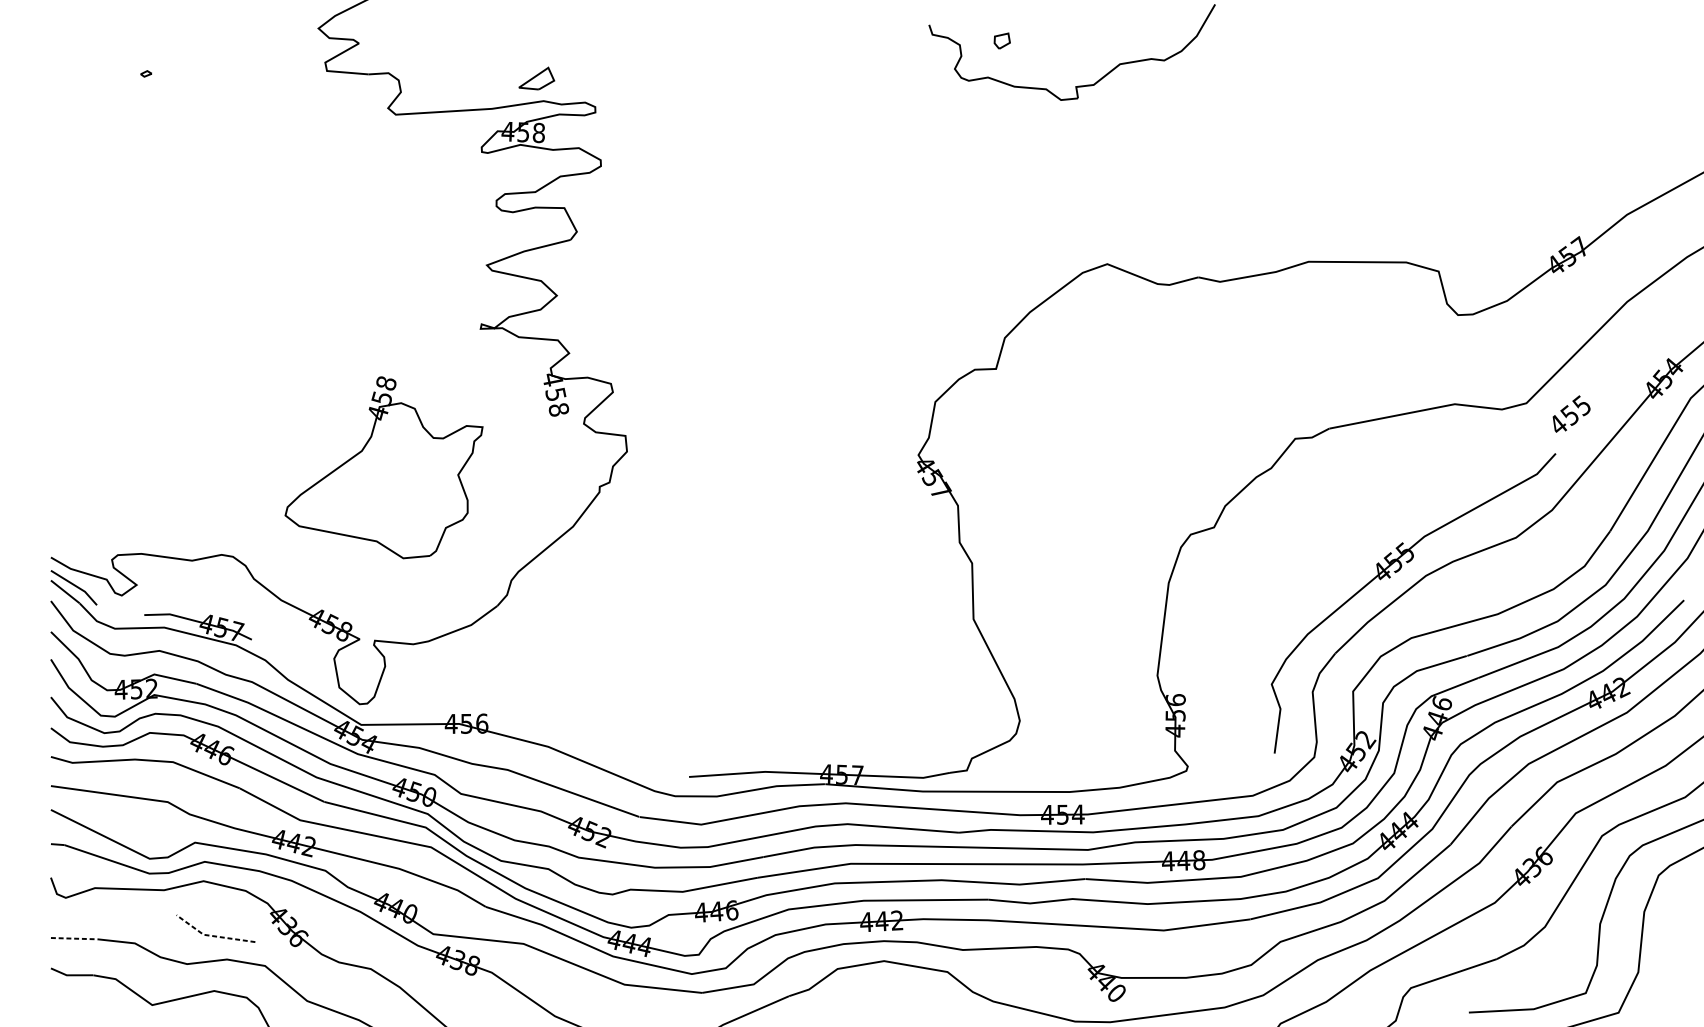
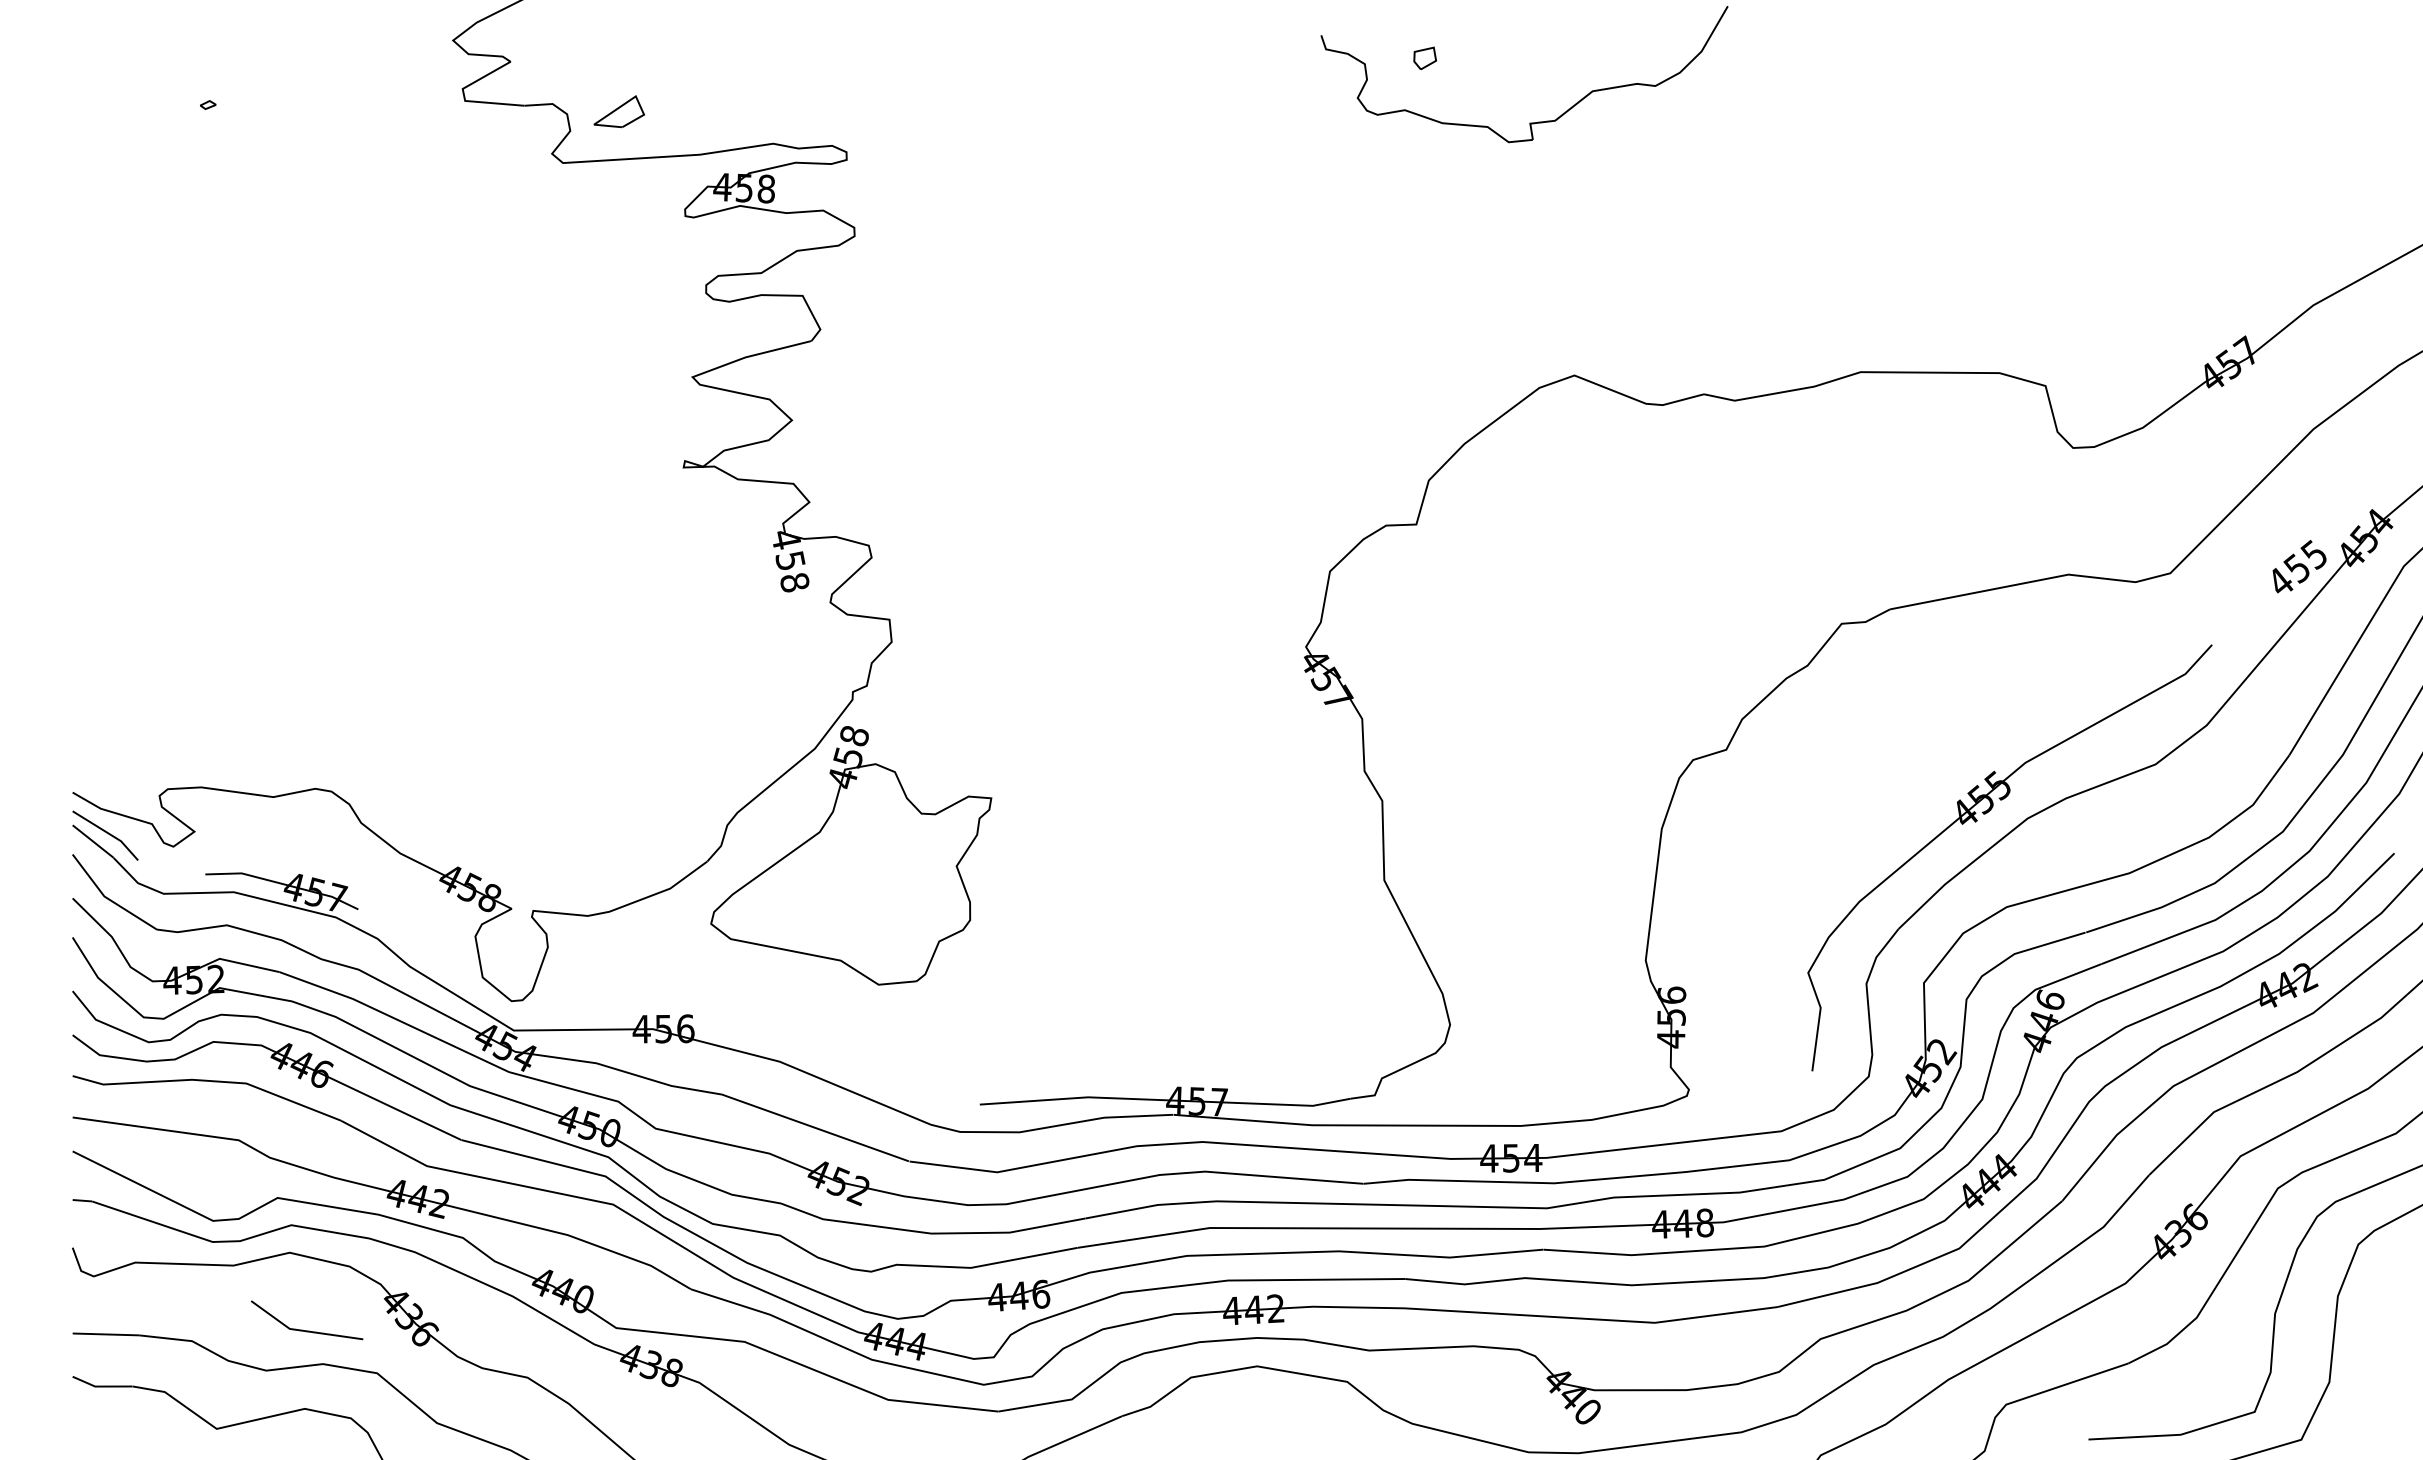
line: (536, 77) -> (618, 109), moved
text: (1571, 413) -> (2299, 566), moved
part: (384, 467) -> (851, 855), moved
line: (212, 935) -> (302, 1330), dashed -> solid
line: (74, 938) -> (106, 1334), dashed -> solid

